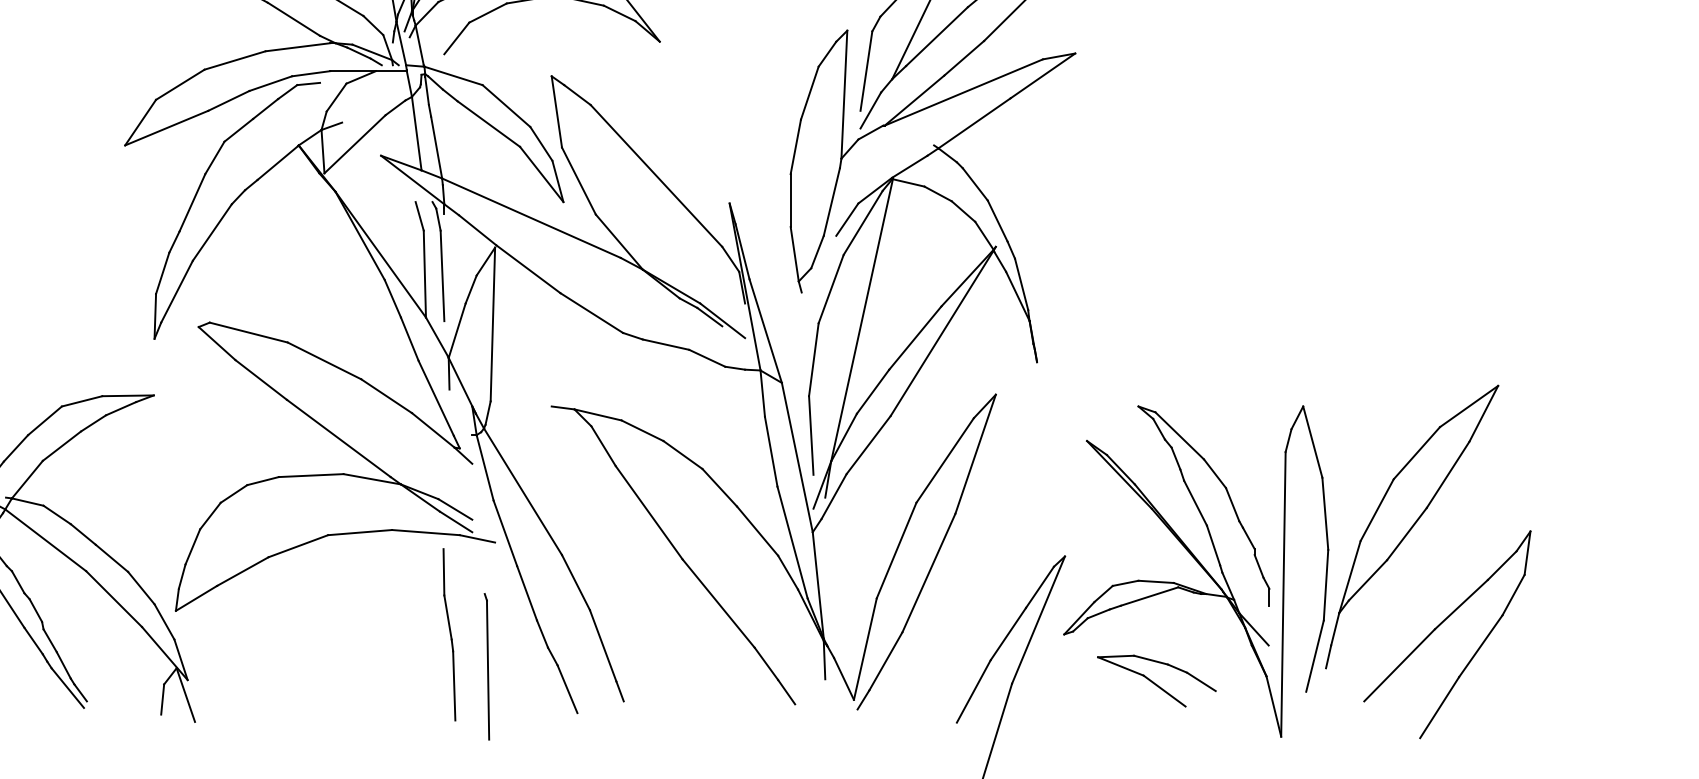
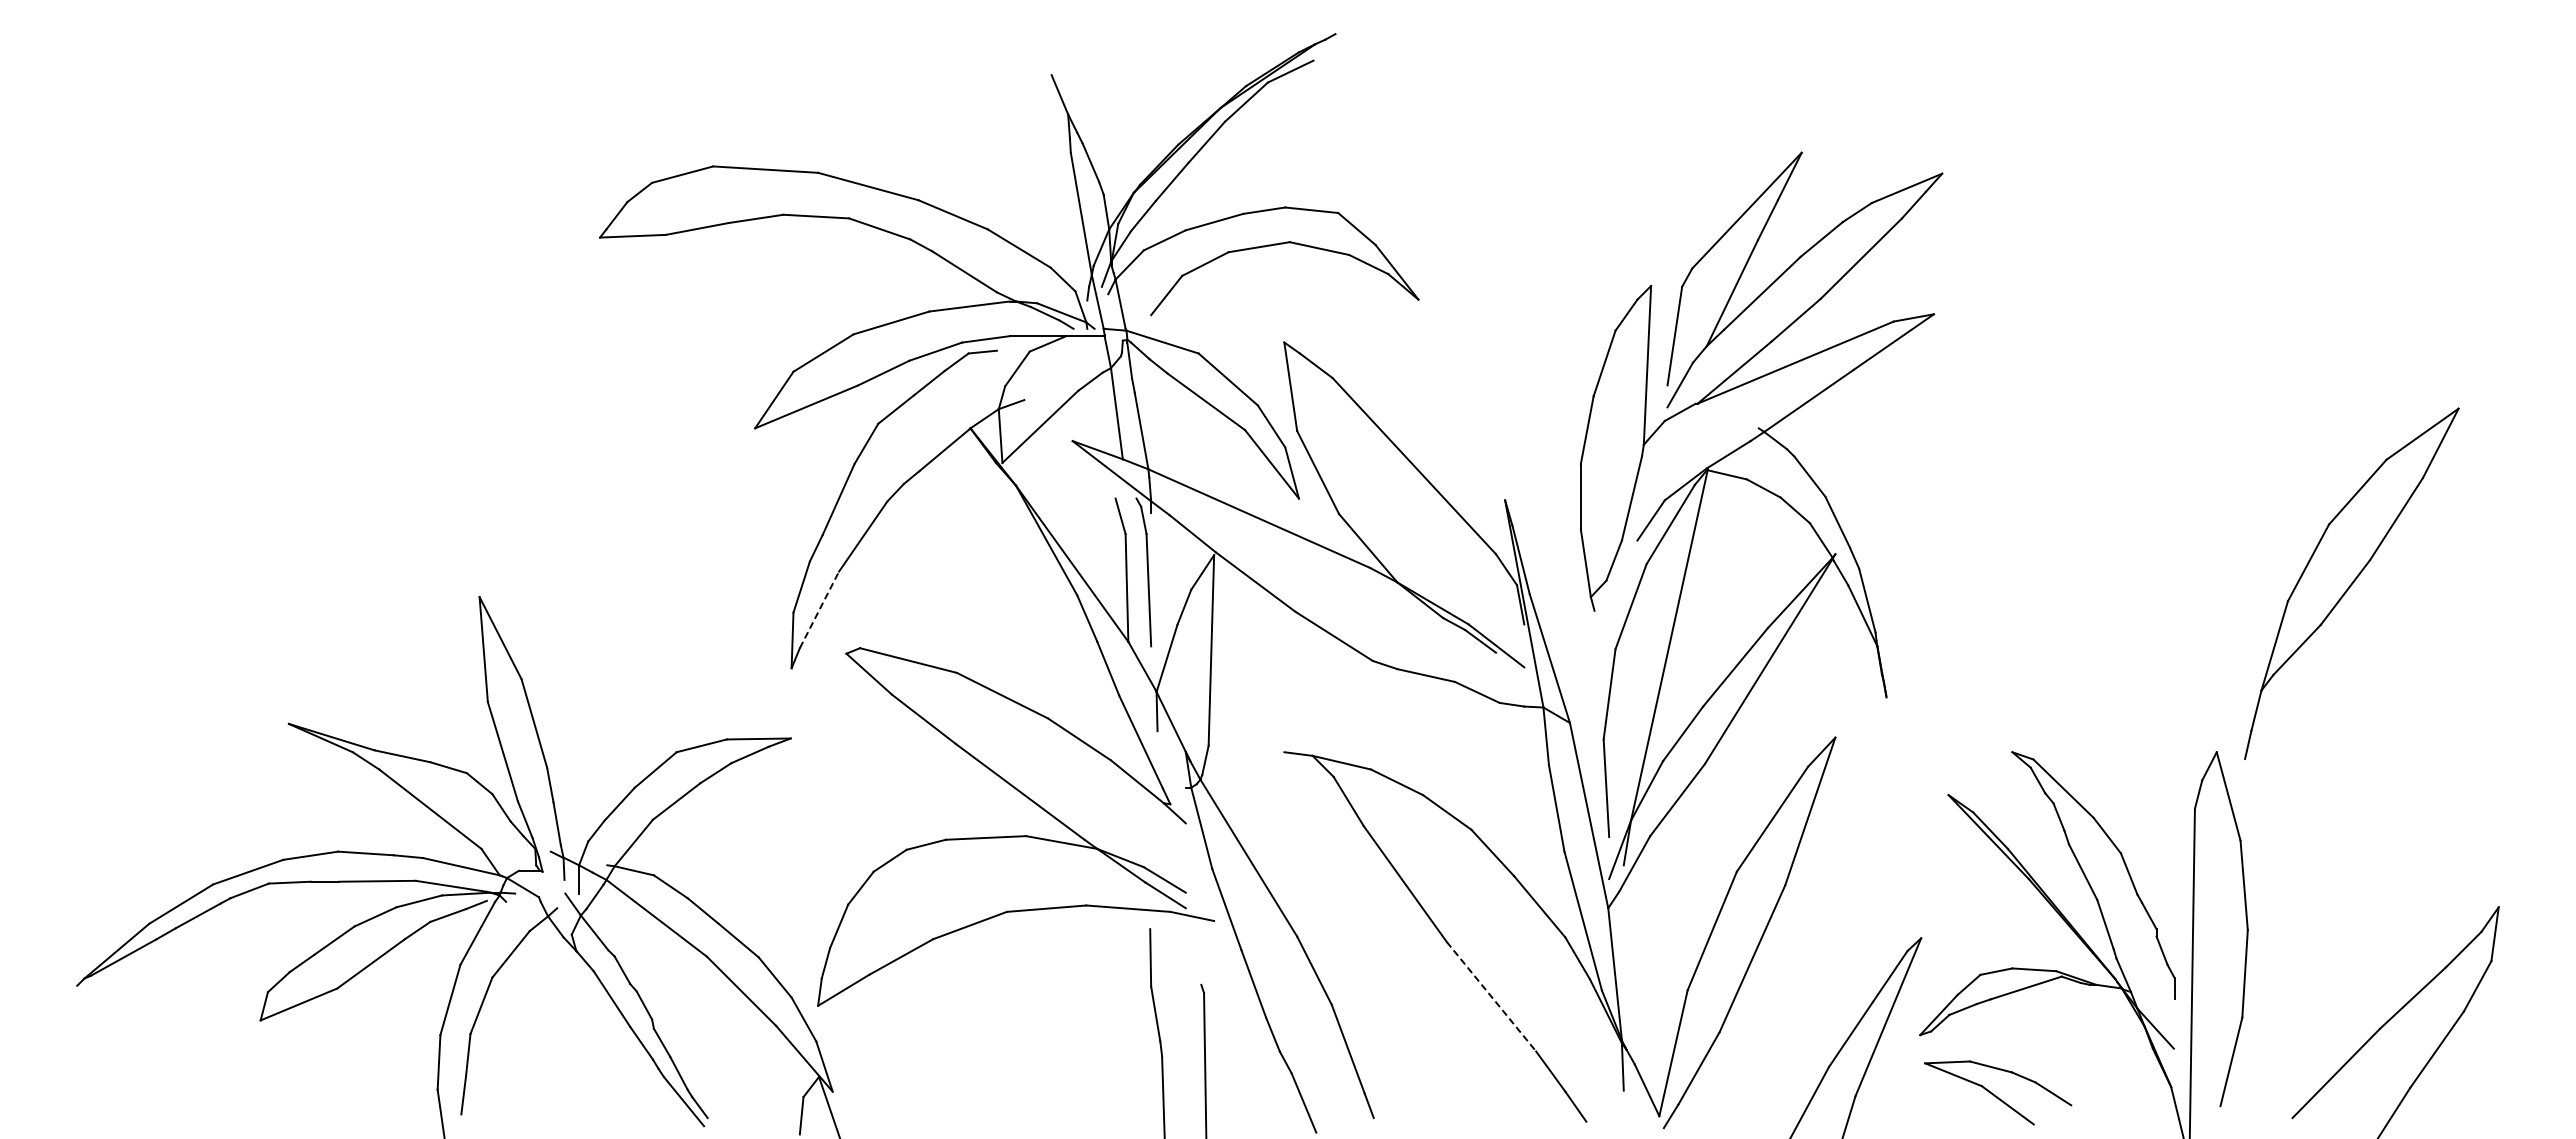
line: (177, 291) -> (819, 609), solid -> dashed
part: (1411, 526) -> (2351, 583), moved
line: (718, 603) -> (1491, 996), solid -> dashed
part: (1157, 680) -> (1998, 1092), moved

